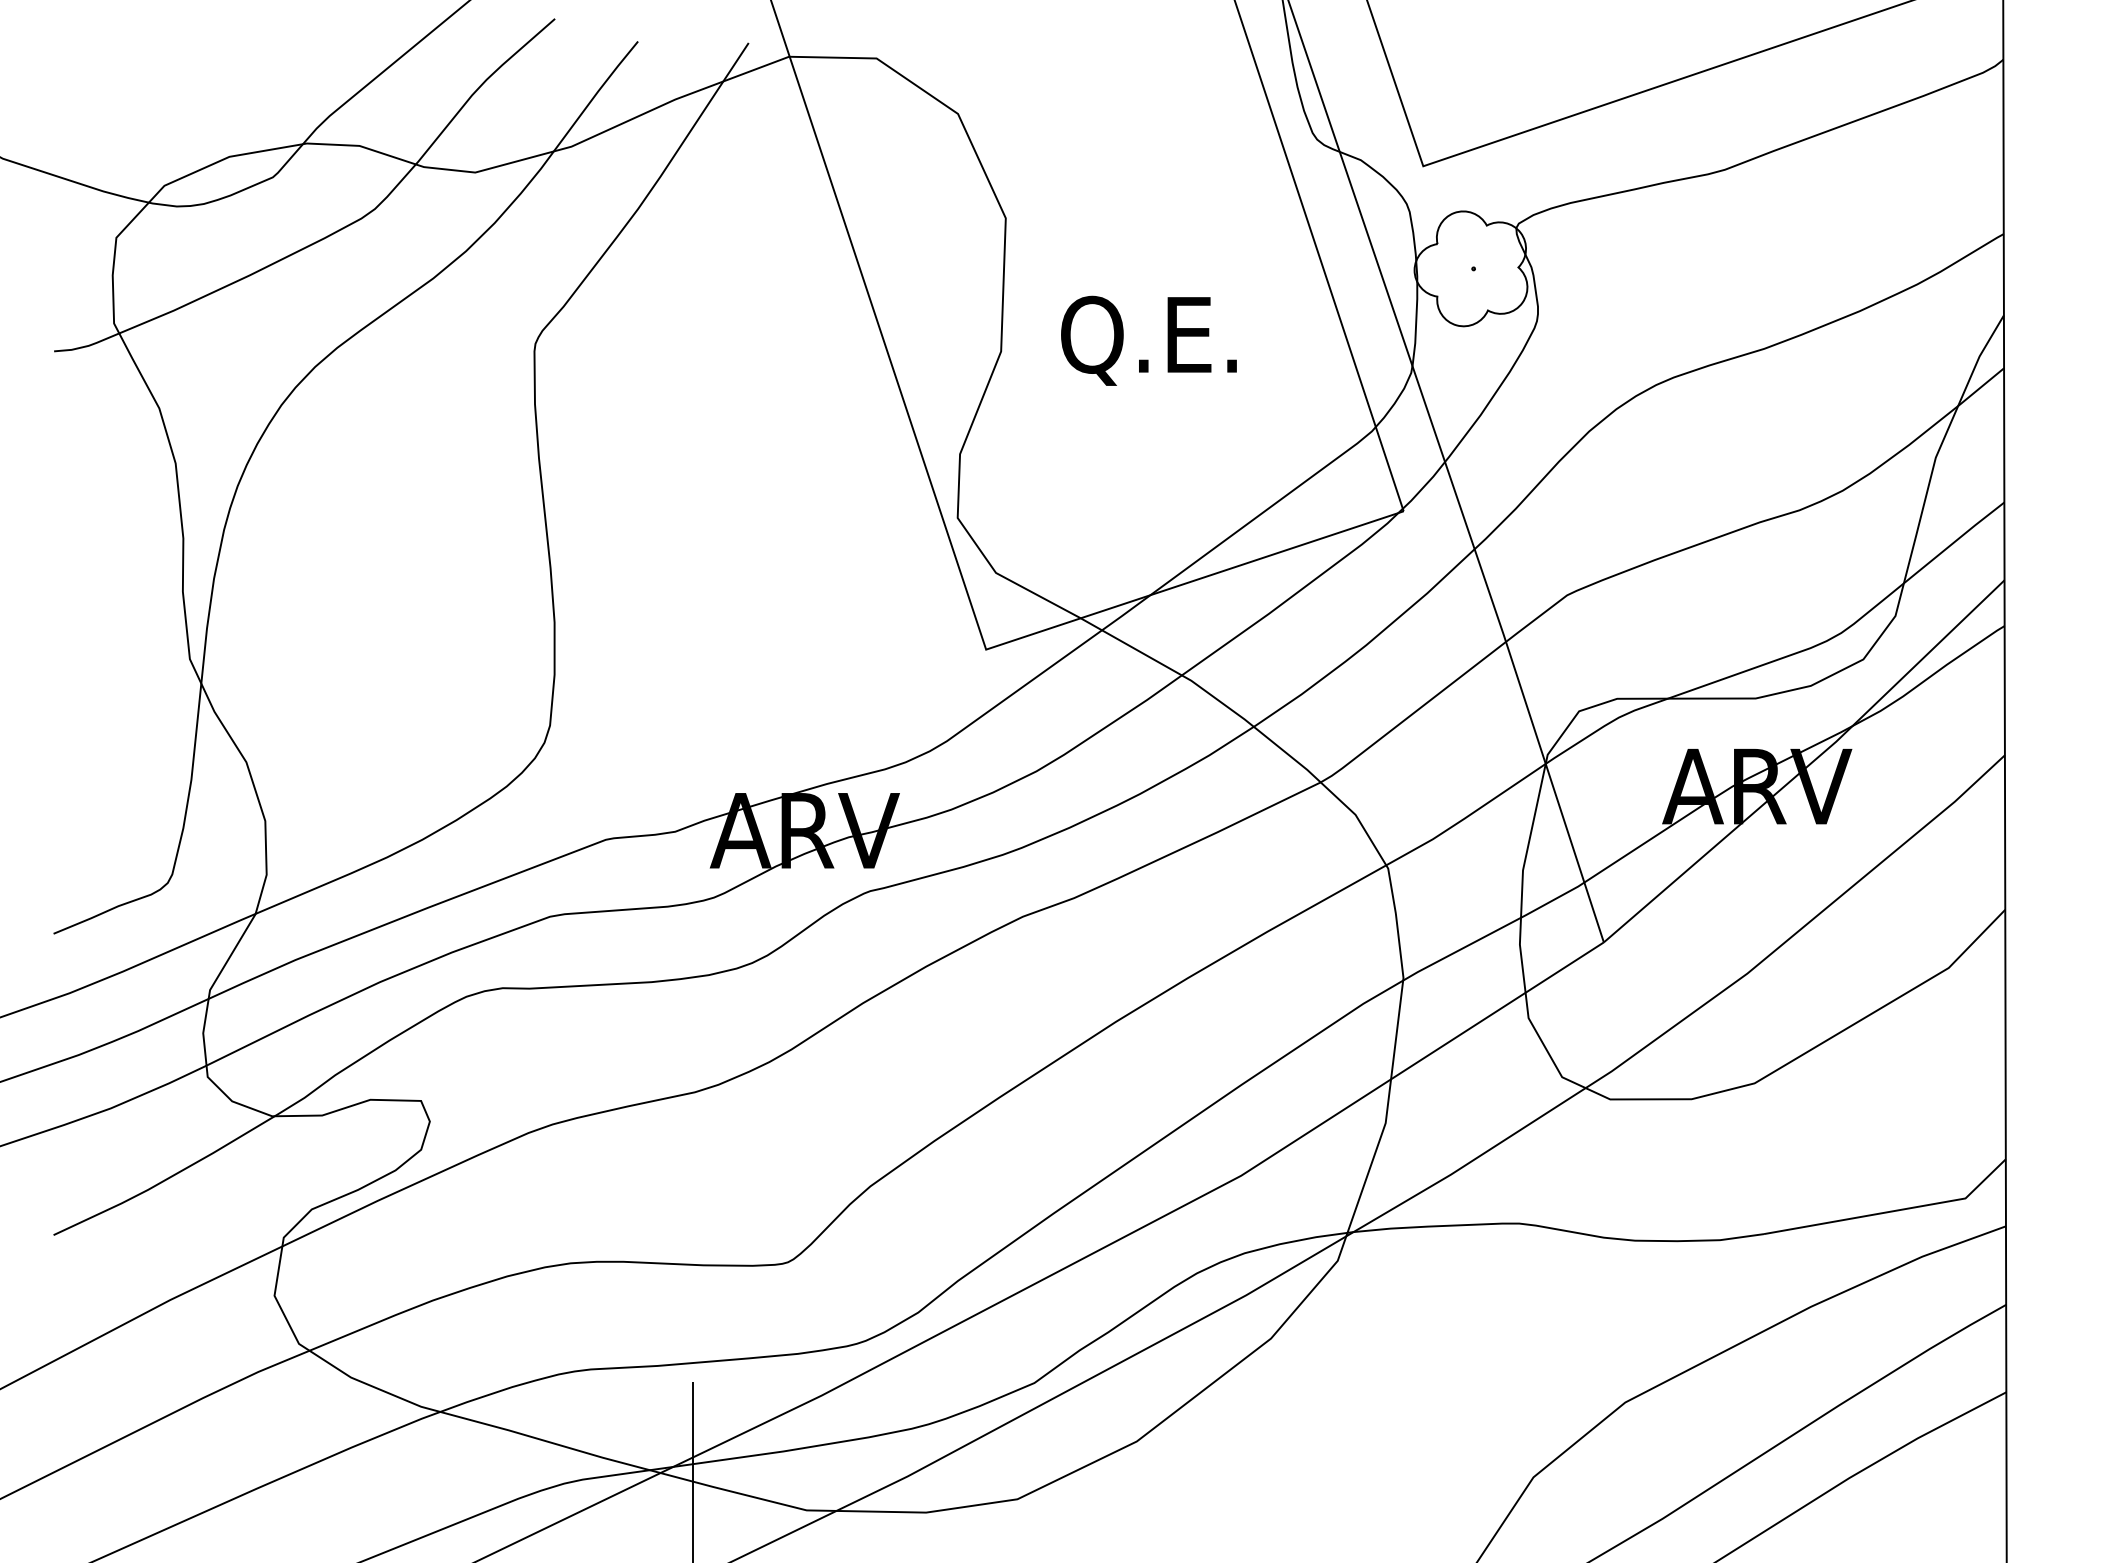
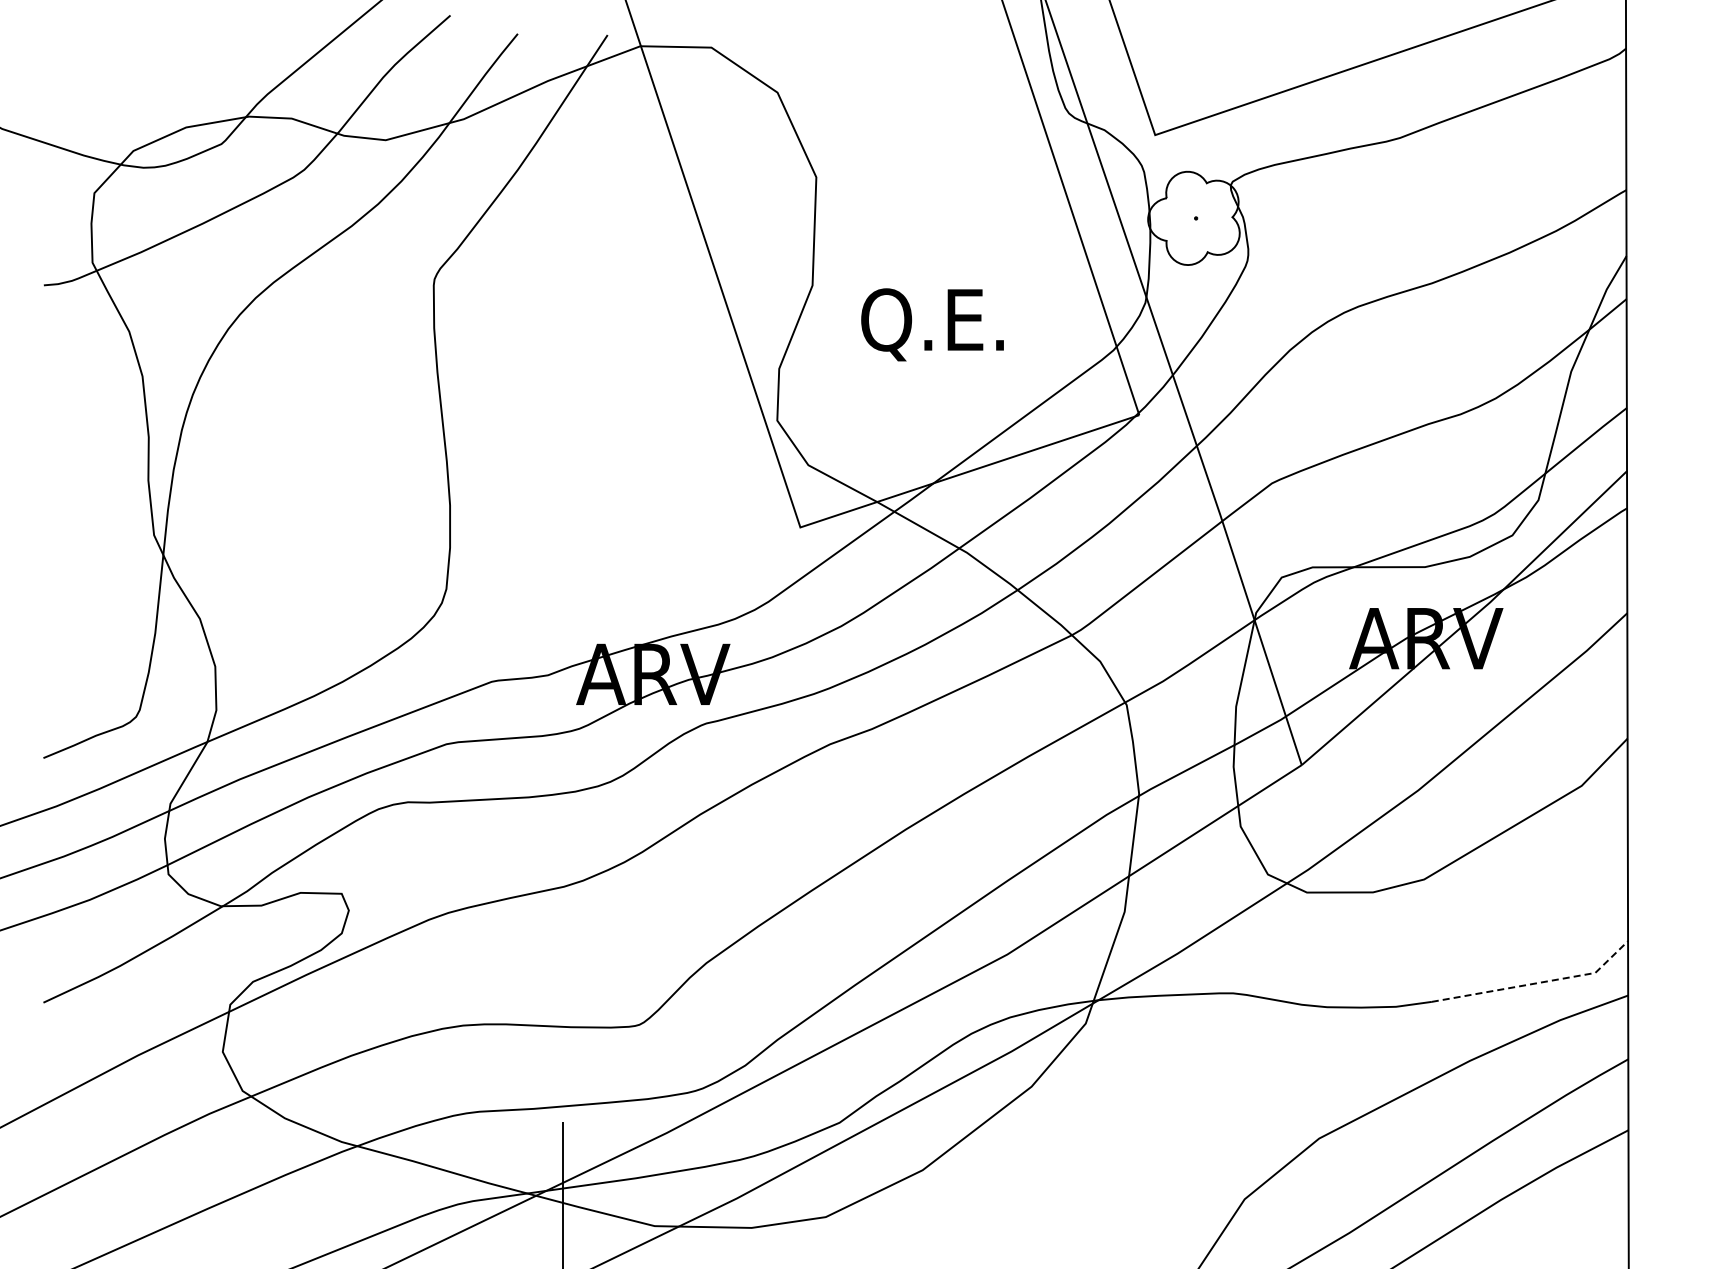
text: (1148, 340) -> (932, 324), moved
line: (1893, 1211) -> (1536, 983), solid -> dashed

